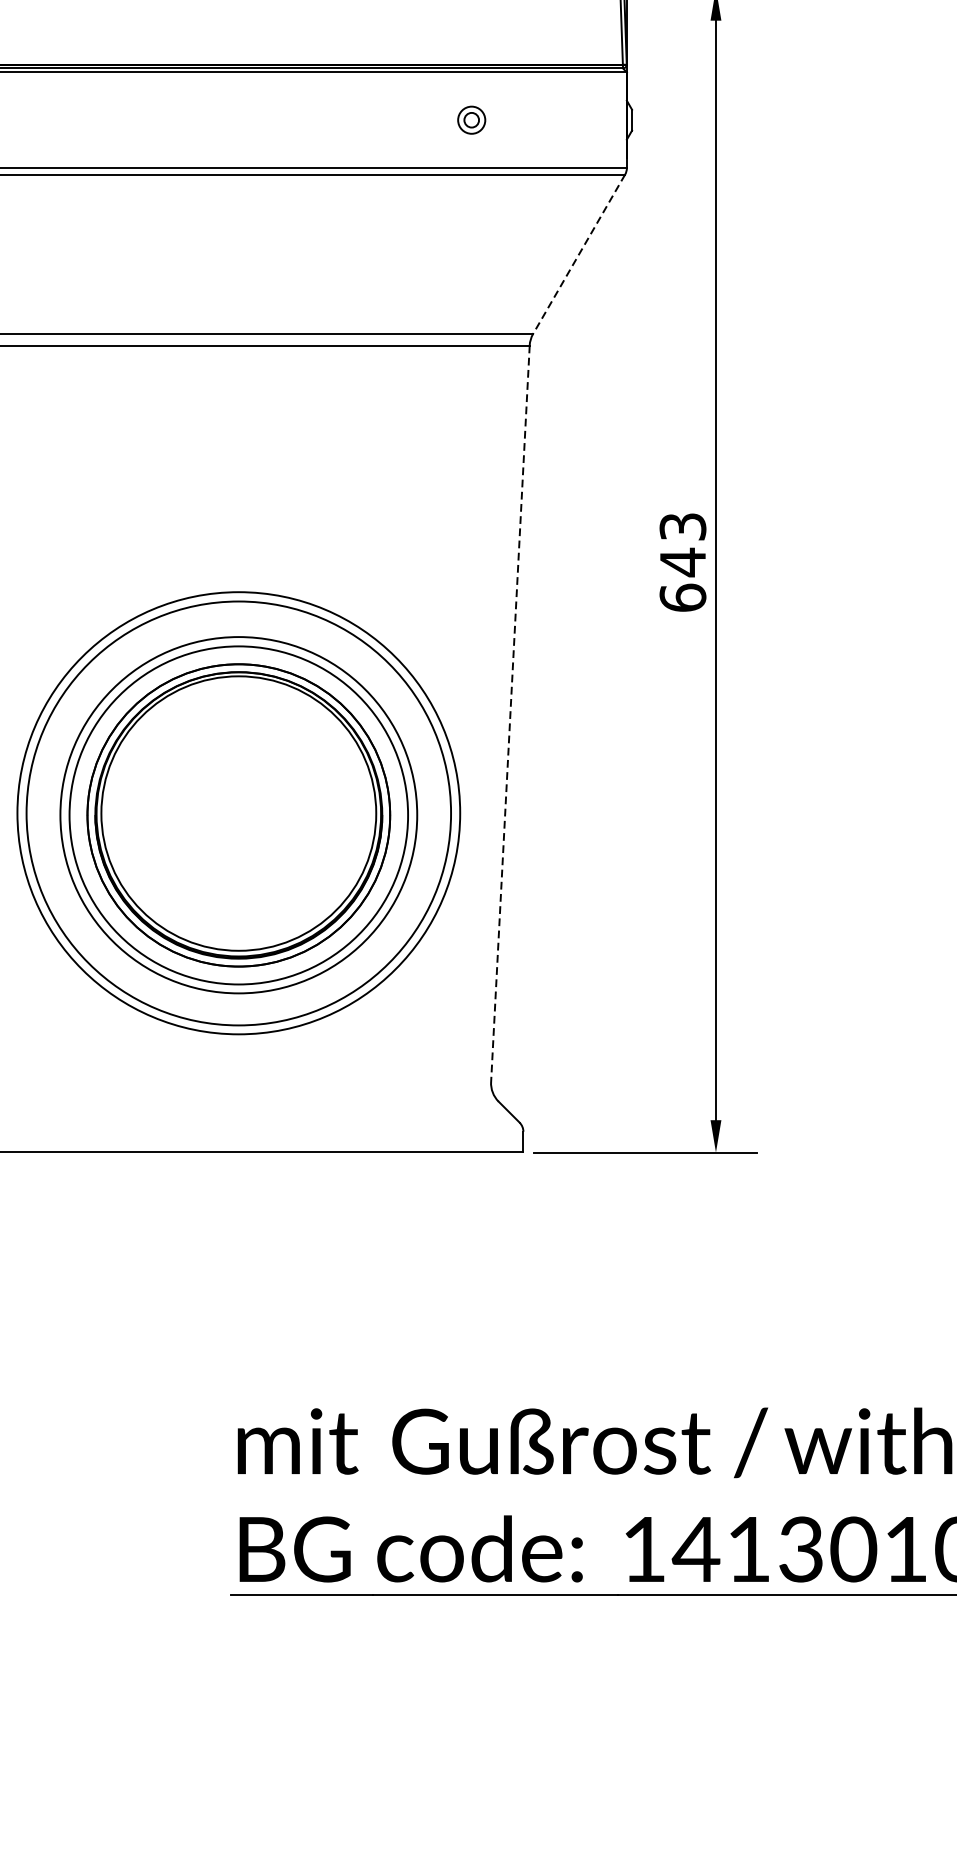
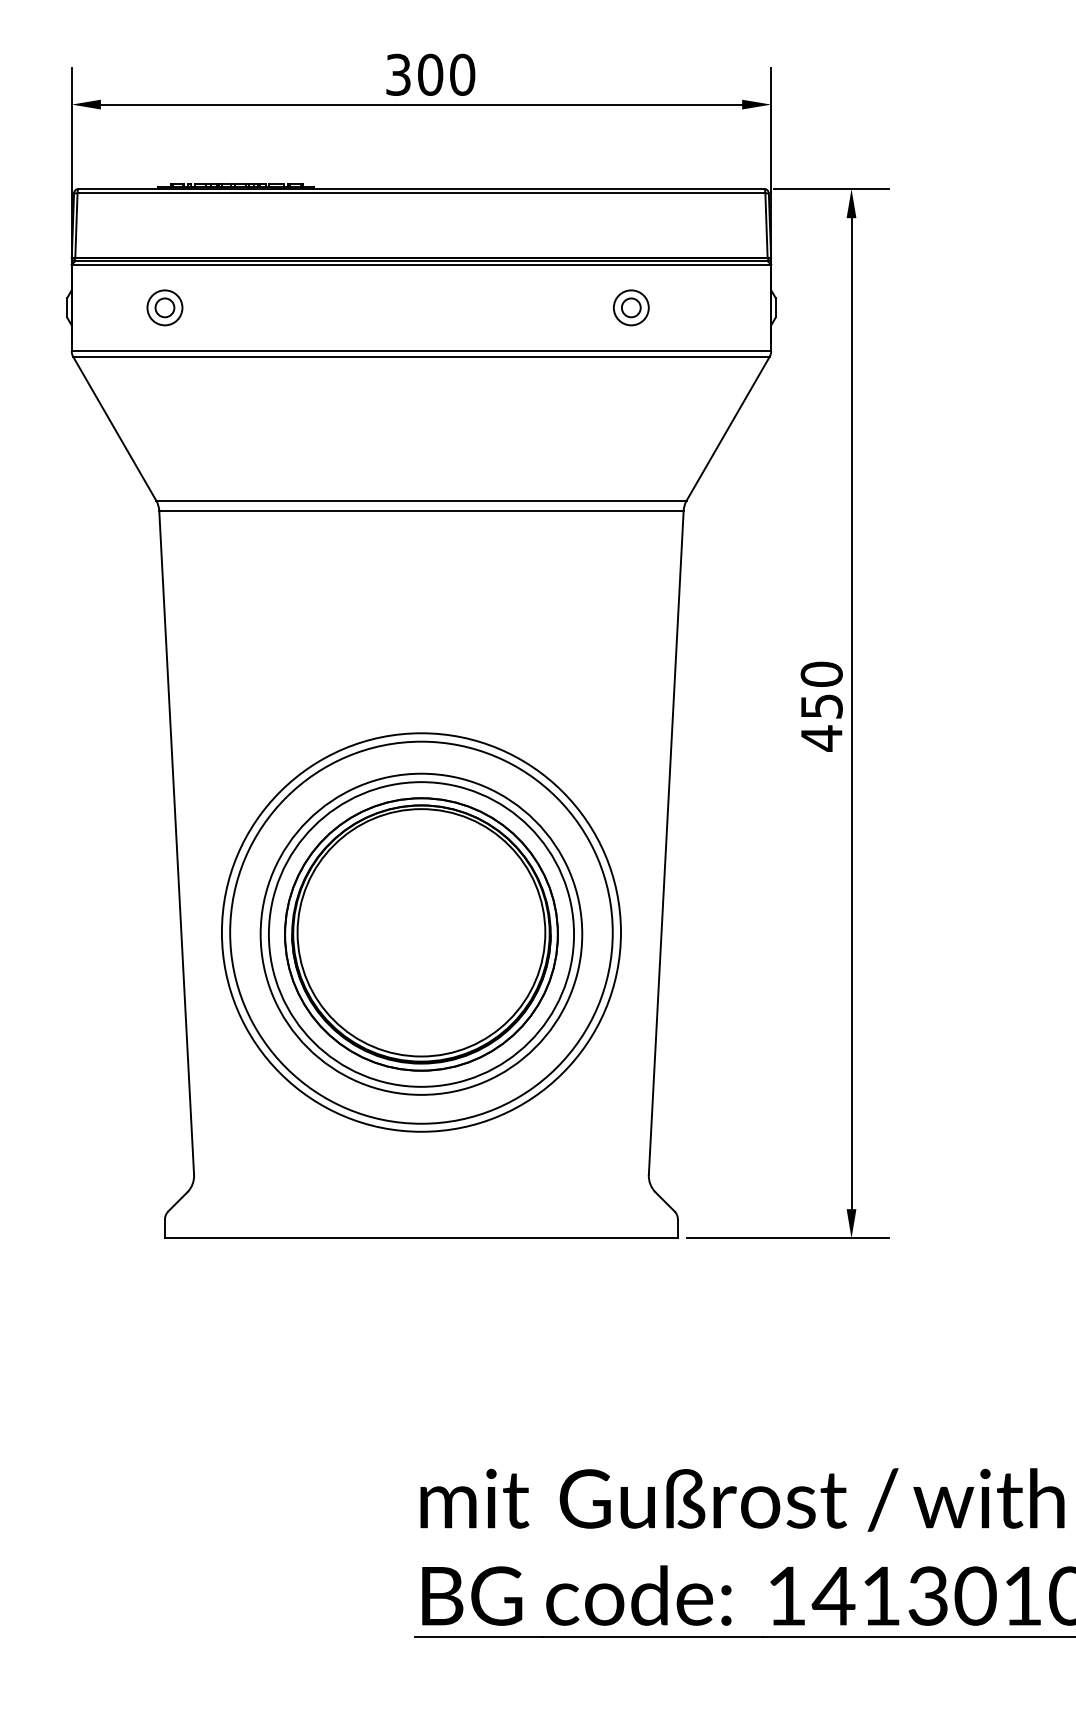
part: (471, 119) -> (631, 307), size x1.43
line: (579, 254) -> (728, 428), dashed -> solid
text: (682, 562) -> (821, 706), 643 -> 450
line: (510, 714) -> (666, 843), dashed -> solid

